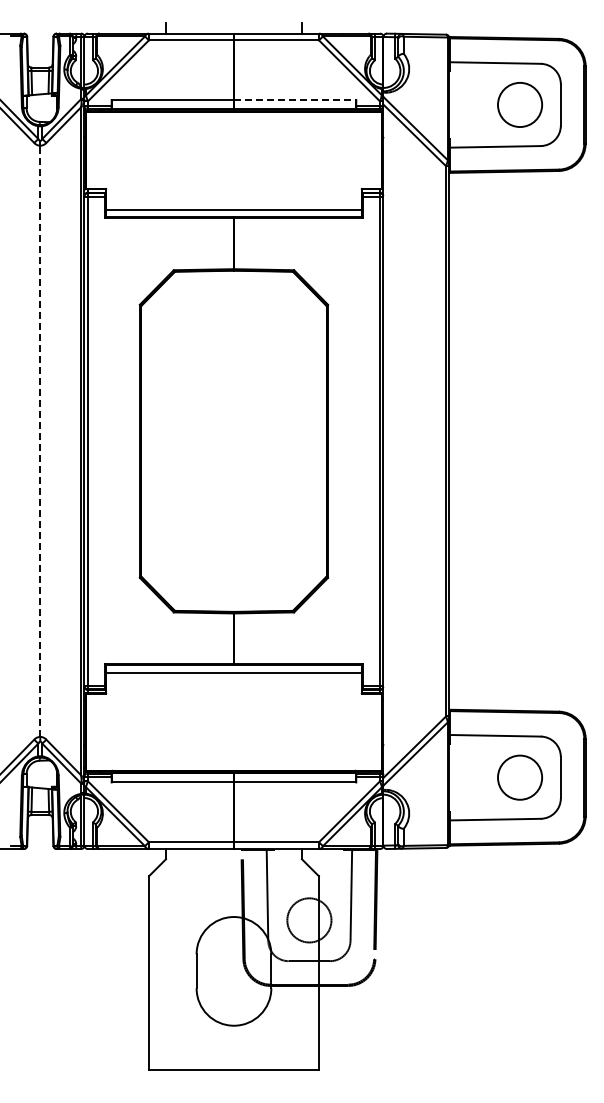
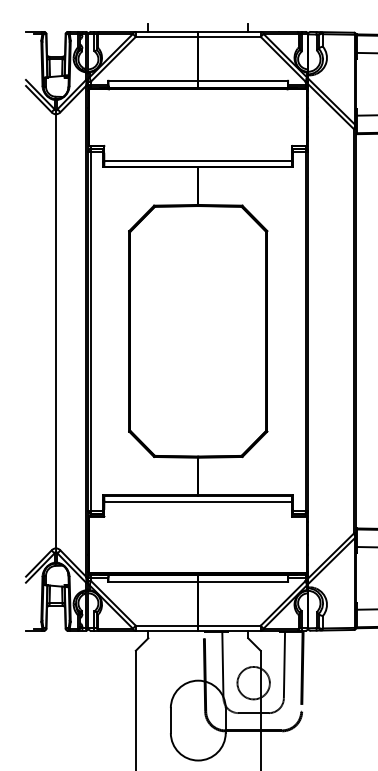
line: (295, 100) -> (243, 81), dashed -> solid
line: (40, 441) -> (56, 331), dashed -> solid

